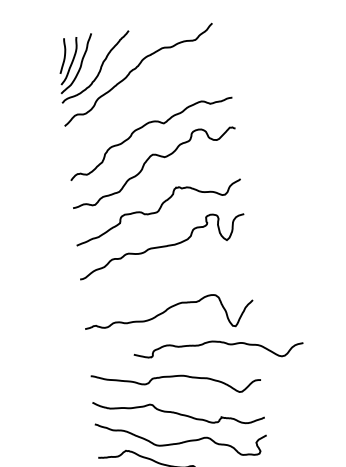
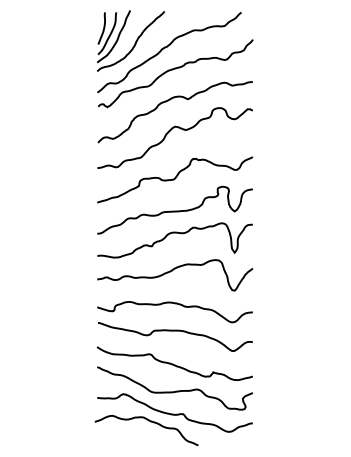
curve: (144, 93) -> (173, 70), added
curve: (163, 270) -> (174, 233), added
curve: (217, 343) -> (174, 304), moved

